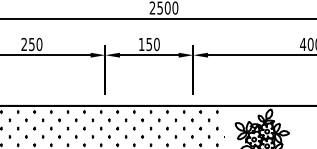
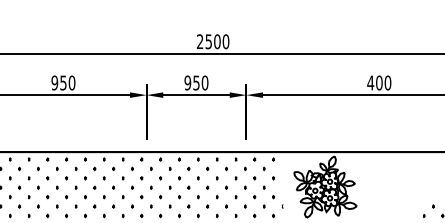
text: (23, 44) -> (54, 82), 250 -> 950
text: (141, 44) -> (187, 82), 150 -> 950

